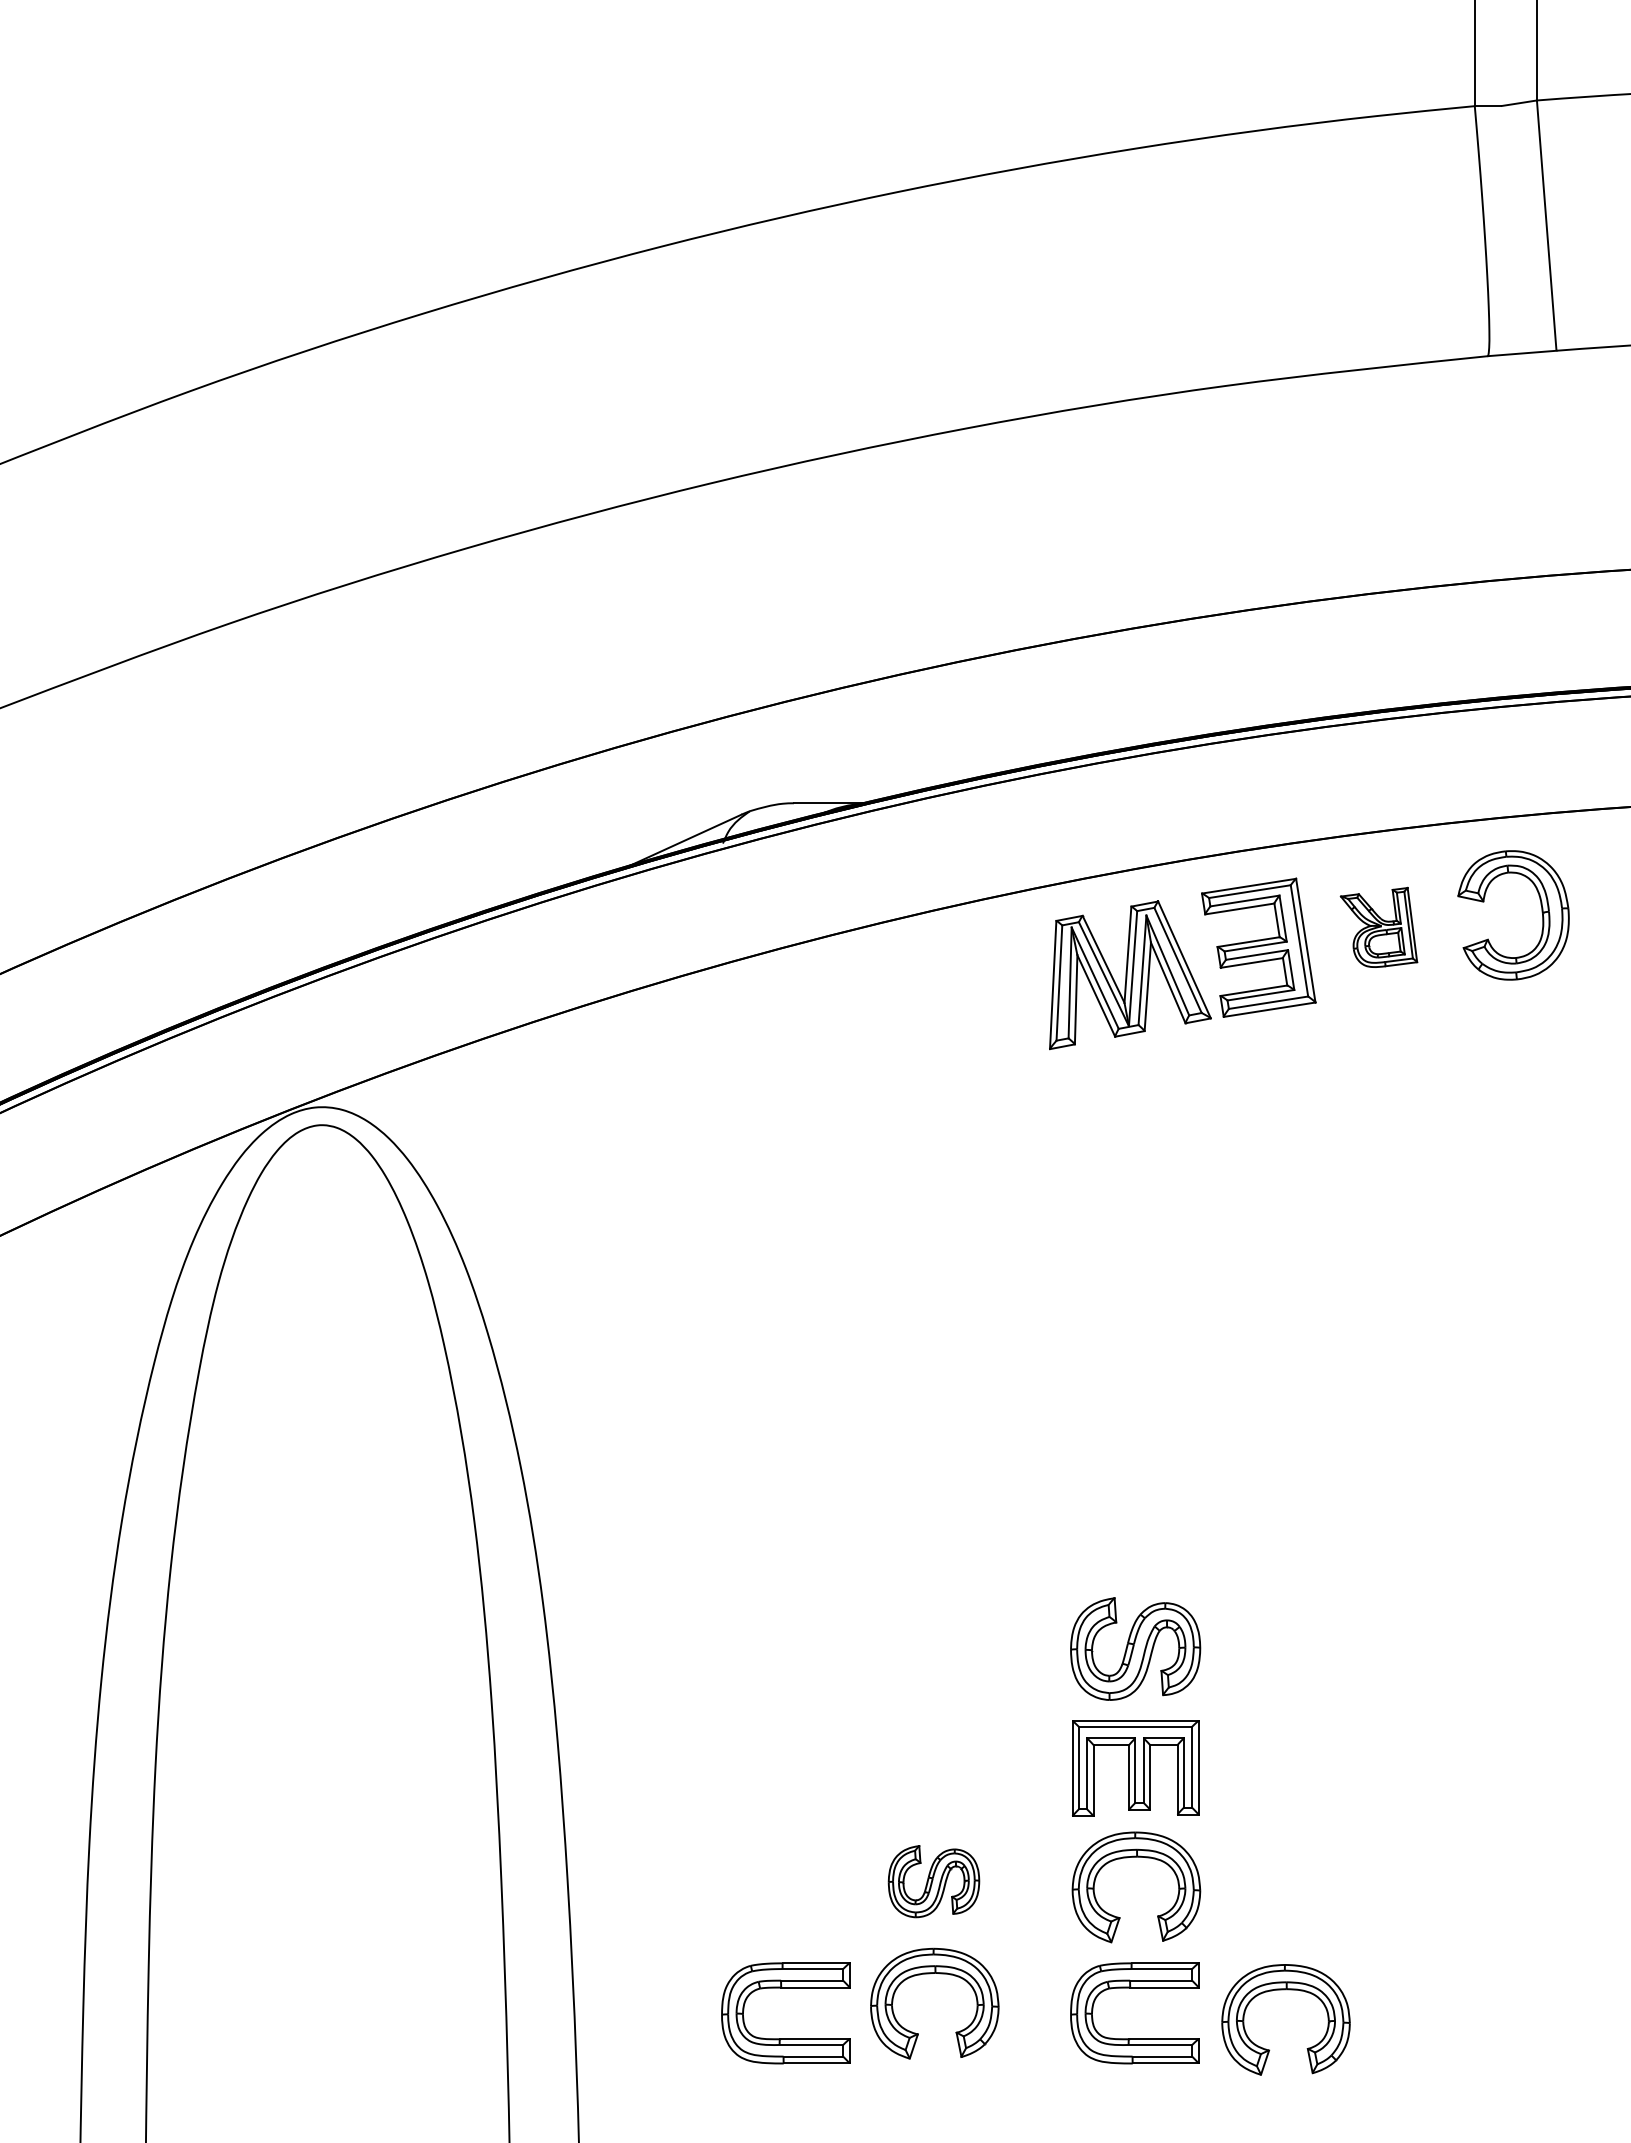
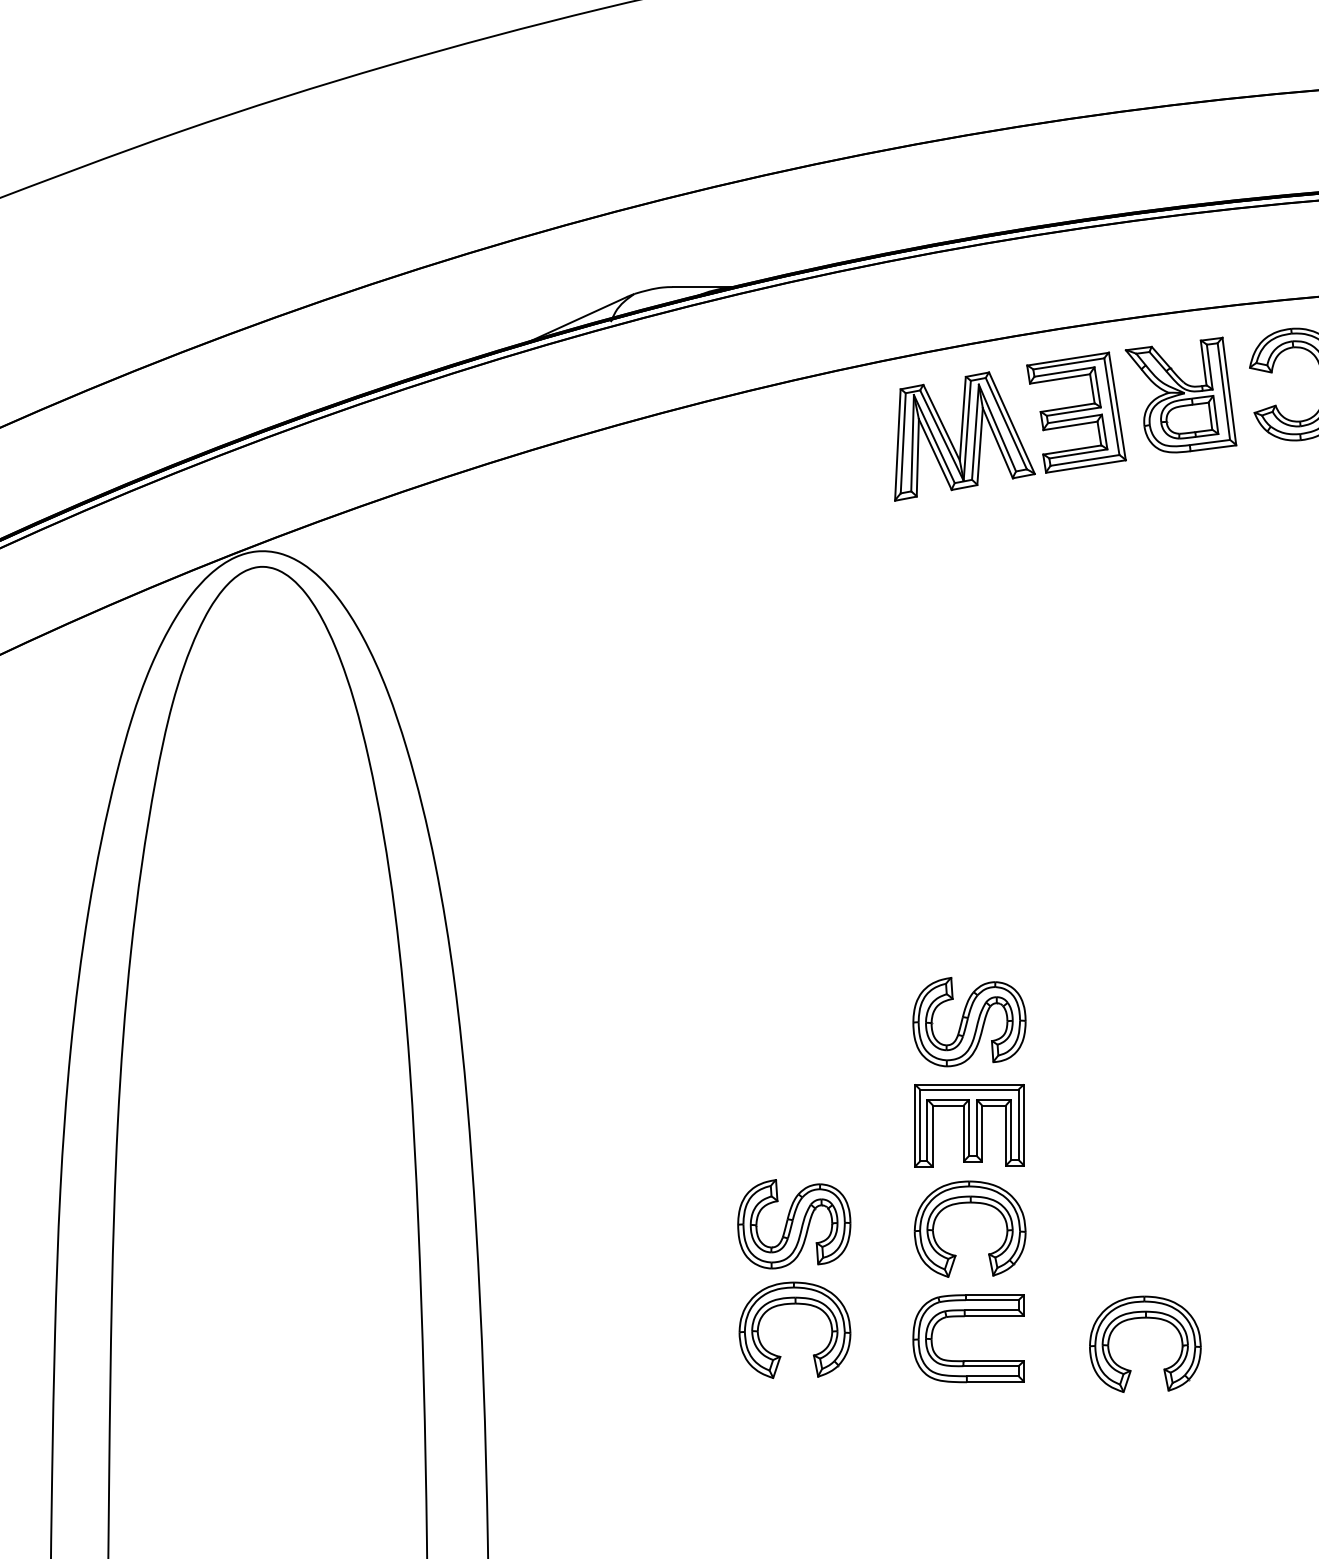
part: (1378, 927) -> (1180, 395), size x1.67
part: (933, 1881) -> (793, 1224), size x1.43
part: (785, 1988) -> (665, 1317), removed
part: (1285, 1990) -> (1144, 1318), moved

